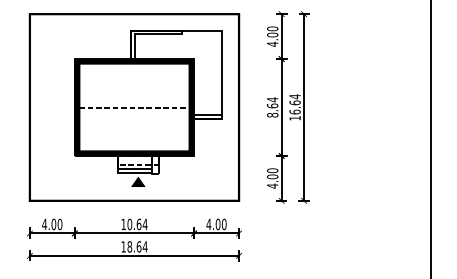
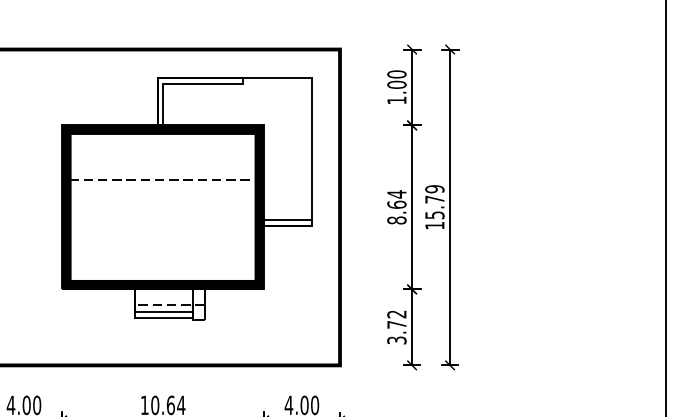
text: (272, 43) -> (396, 99), 4.00 -> 1.00
text: (294, 104) -> (433, 202), 16.64 -> 15.79
line: (134, 107) -> (163, 180), moved
text: (272, 178) -> (396, 327), 4.00 -> 3.72
fill: (137, 181) -> (168, 332), removed

